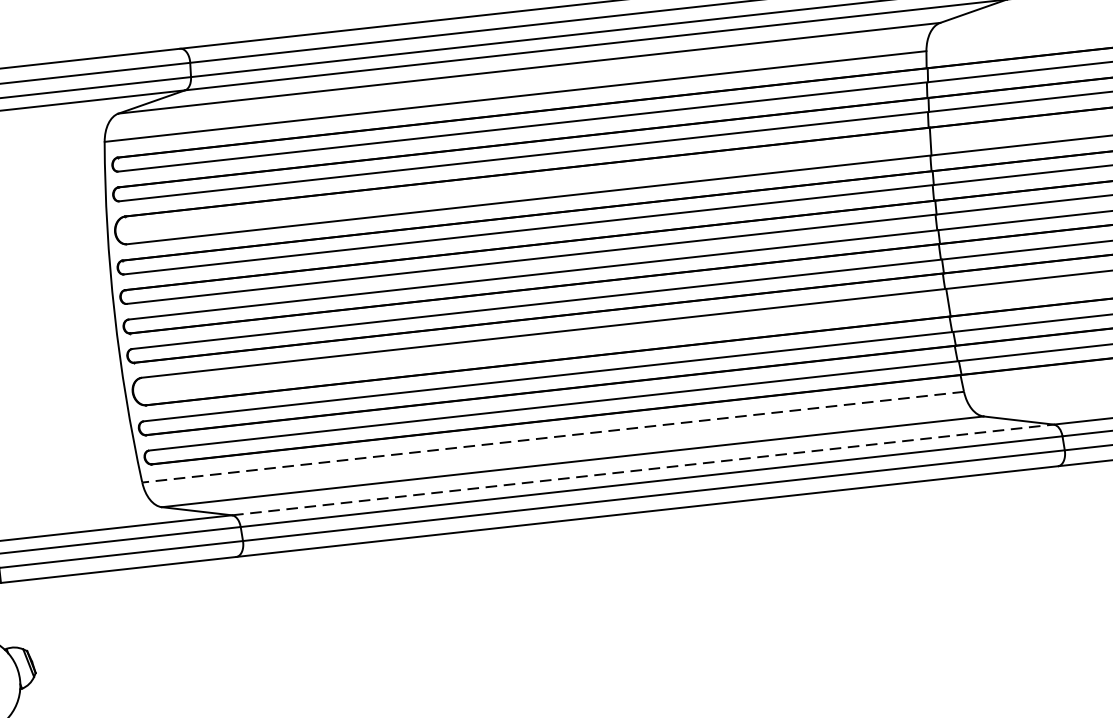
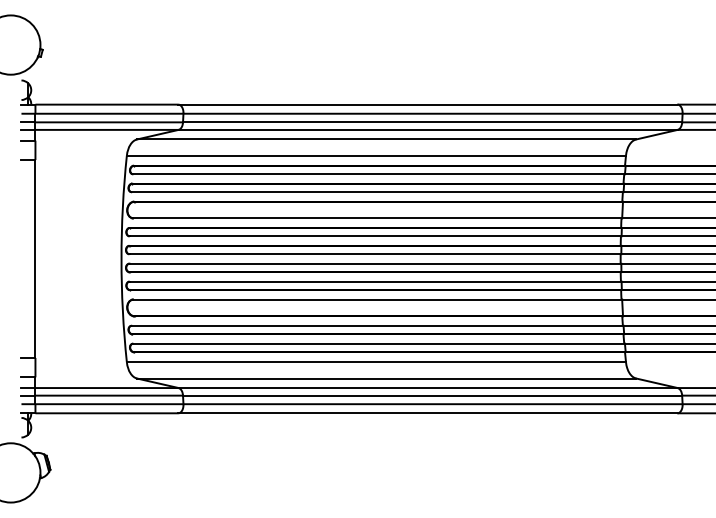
line: (553, 437) -> (376, 362), dashed -> solid
line: (643, 470) -> (428, 388), dashed -> solid

